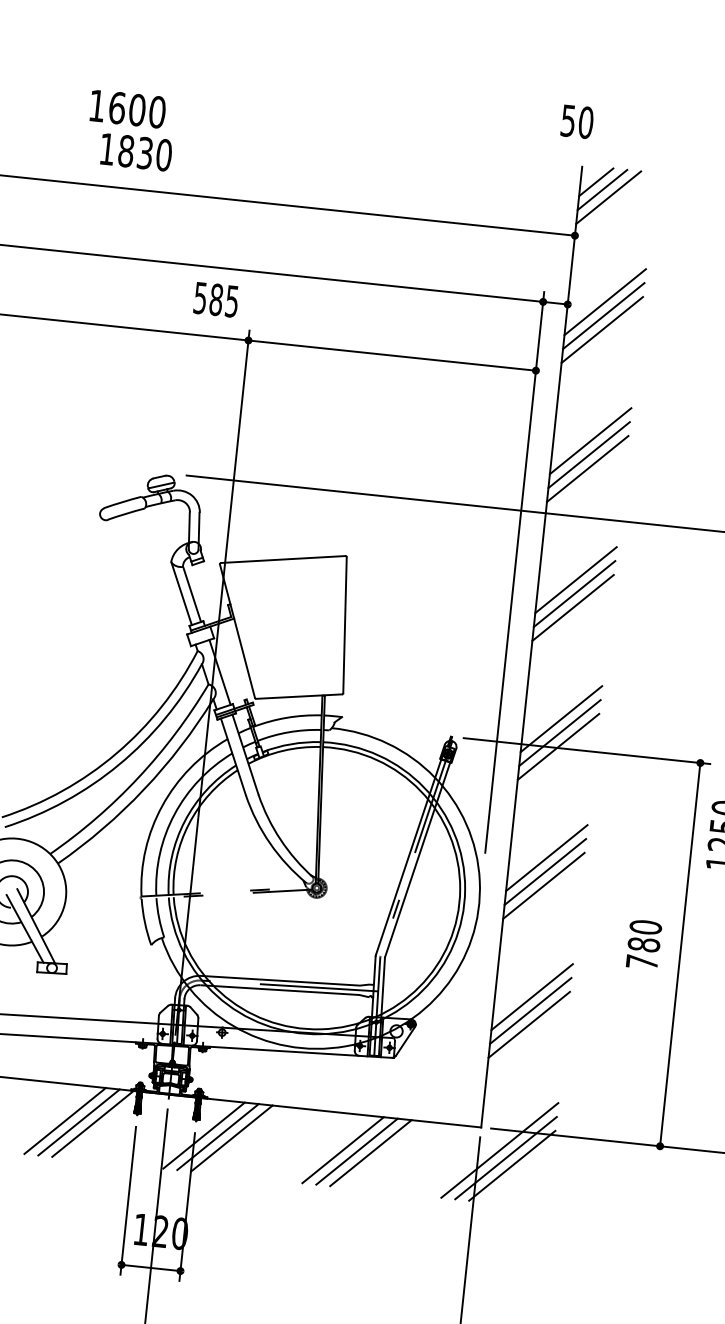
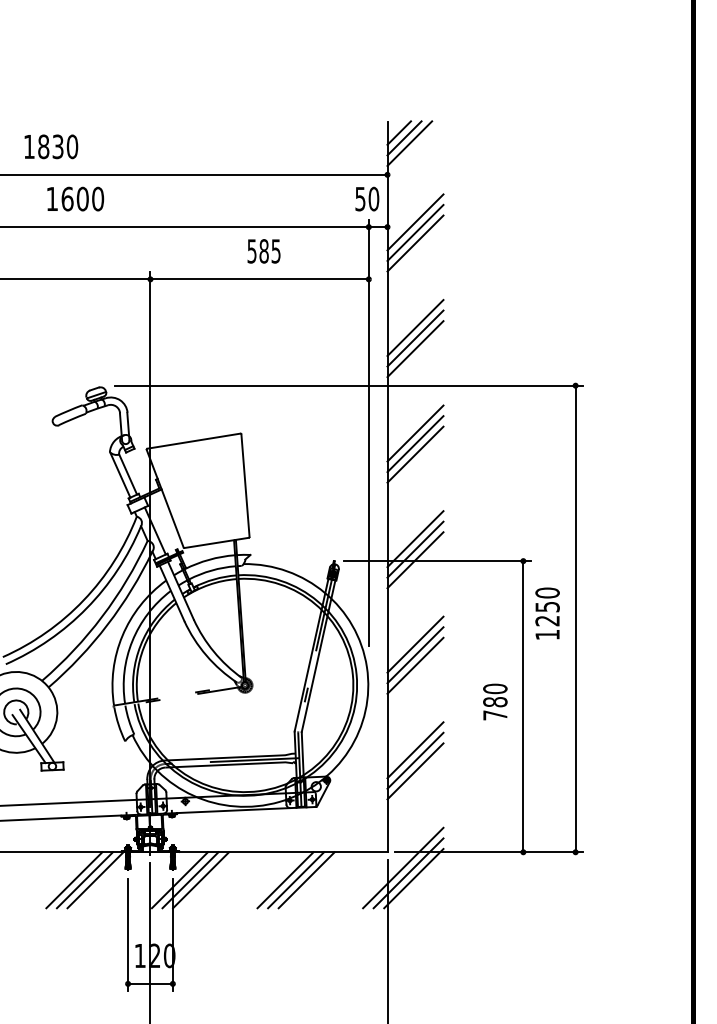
text: (127, 108) -> (75, 198), moved
text: (577, 121) -> (367, 198), moved
text: (215, 299) -> (263, 251), moved

